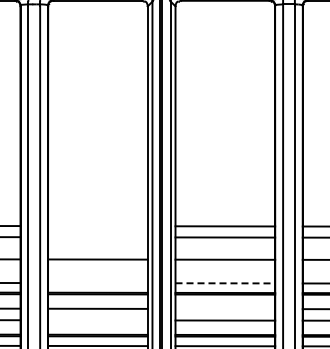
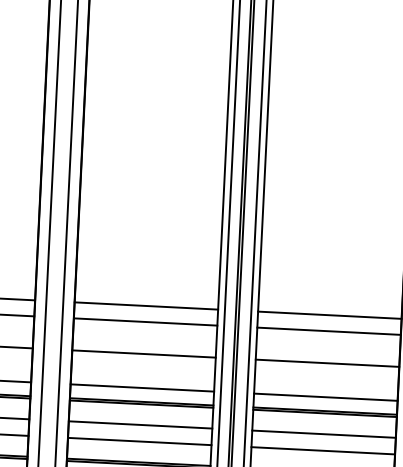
line: (97, 226) -> (145, 306), added
line: (97, 237) -> (145, 322), added
line: (97, 283) -> (141, 388), added
line: (225, 283) -> (326, 397), dashed -> solid
line: (225, 308) -> (324, 433), added
line: (97, 320) -> (139, 441), added

